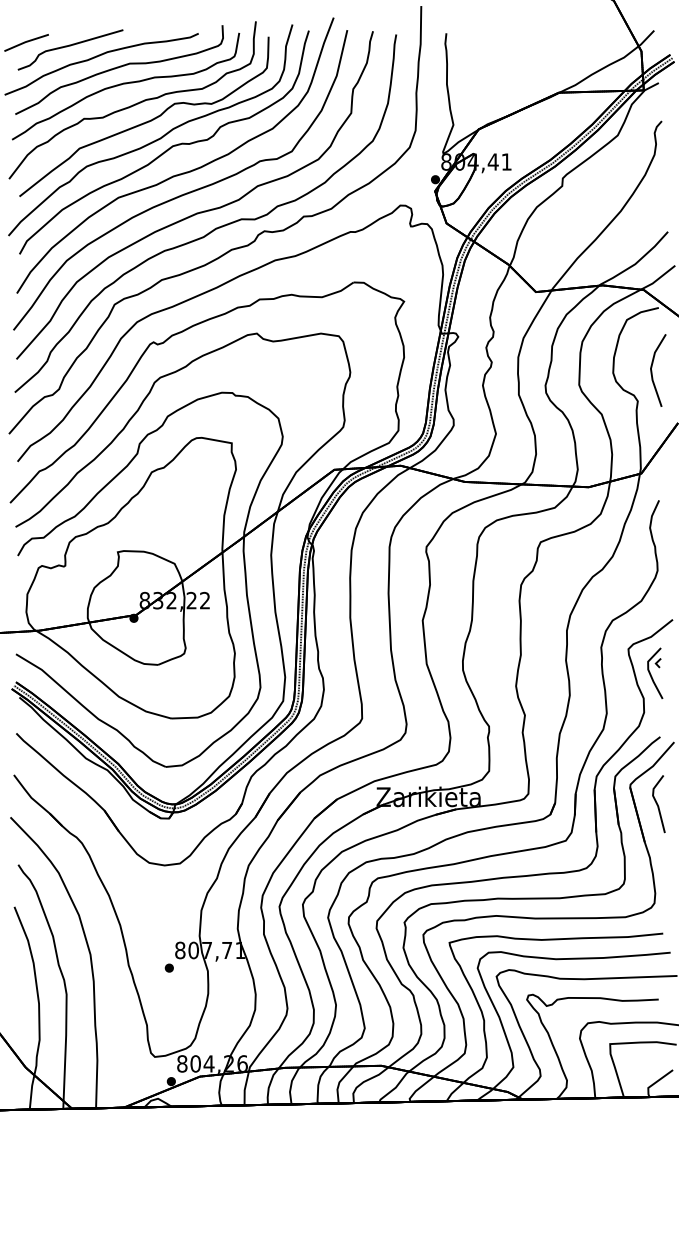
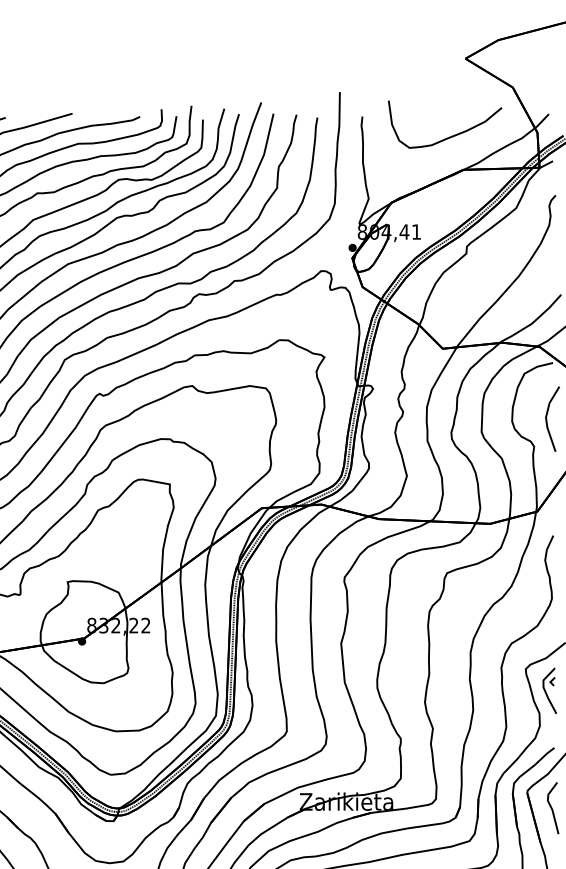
part: (543, 55) -> (449, 136), added

